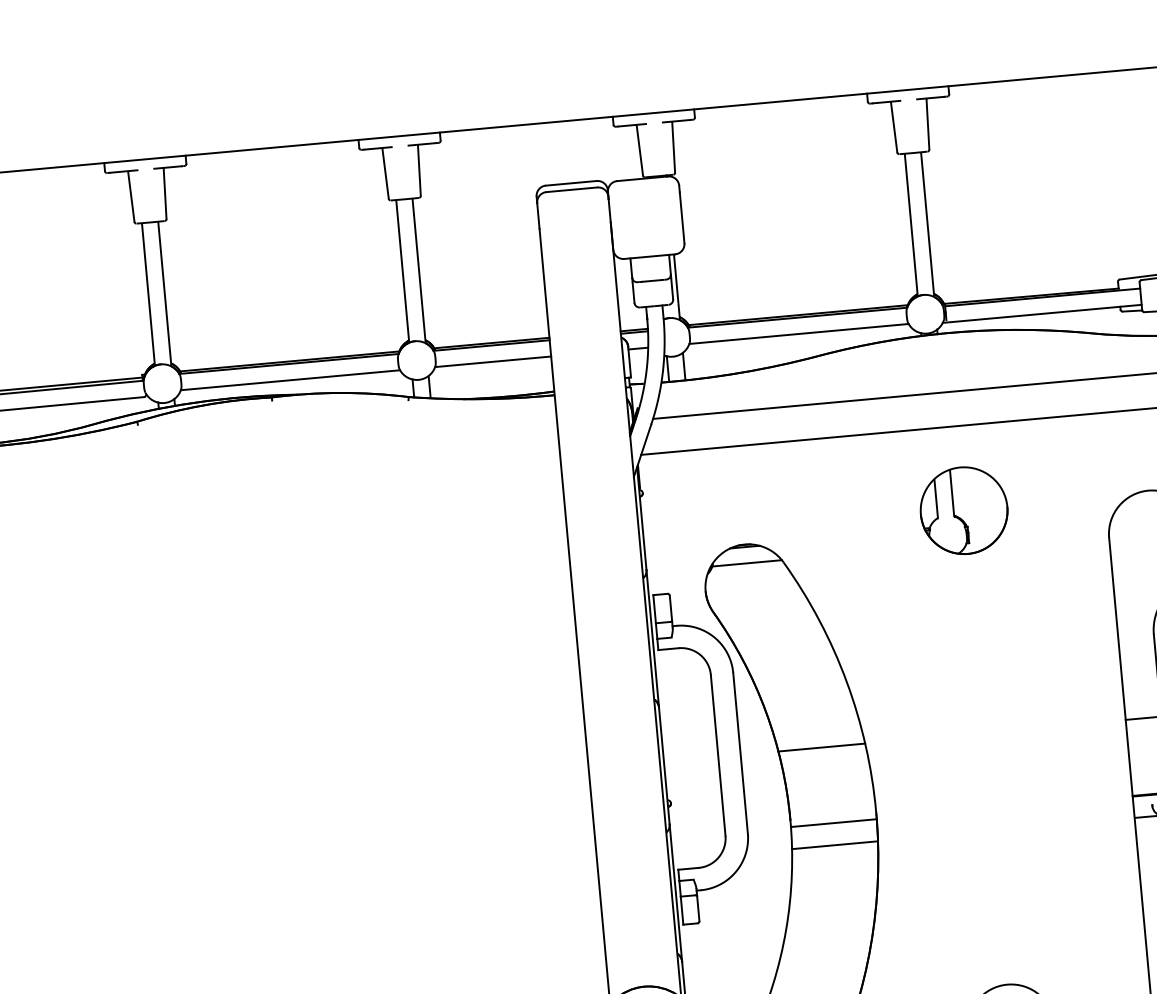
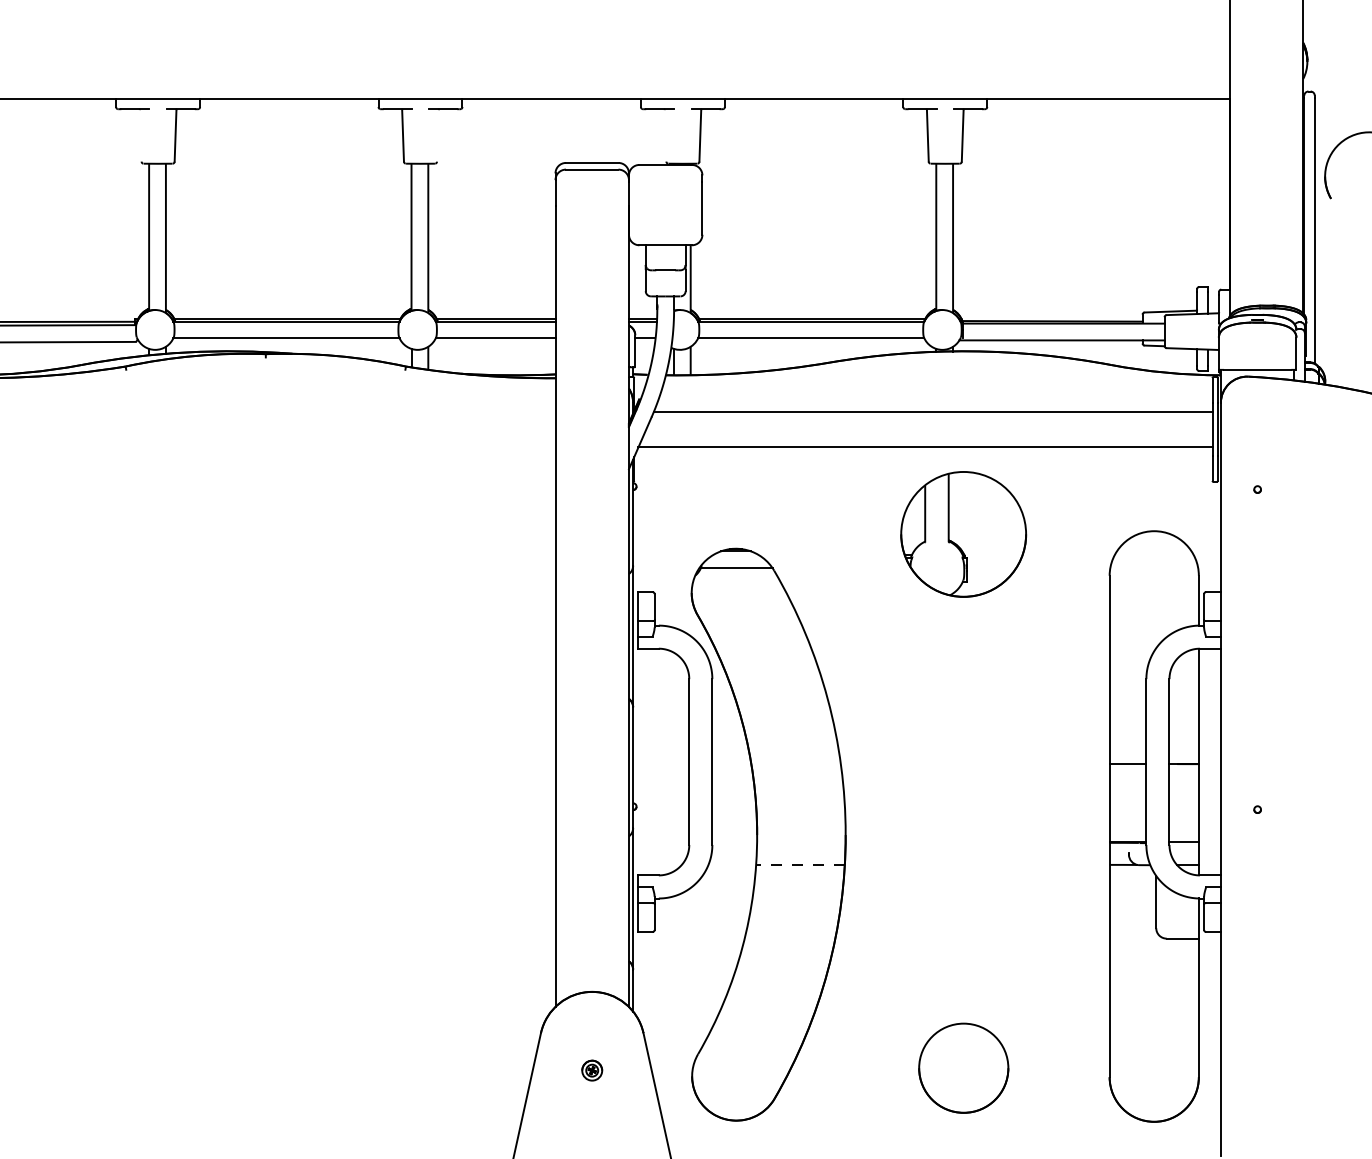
line: (639, 150) -> (665, 135), removed
line: (418, 170) -> (437, 135), removed
line: (131, 196) -> (140, 135), removed
part: (963, 510) -> (963, 534), size x1.4
line: (821, 747) -> (795, 763), removed
line: (834, 823) -> (801, 842), removed
line: (835, 844) -> (800, 864), solid -> dashed

